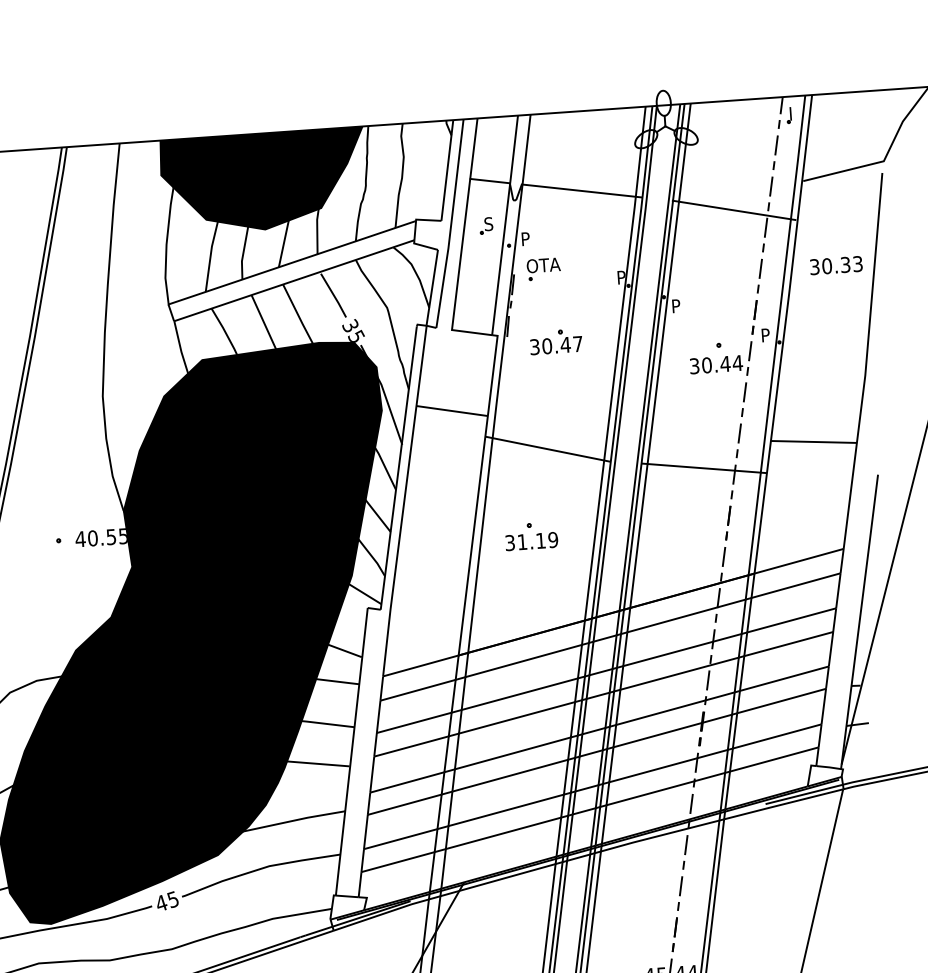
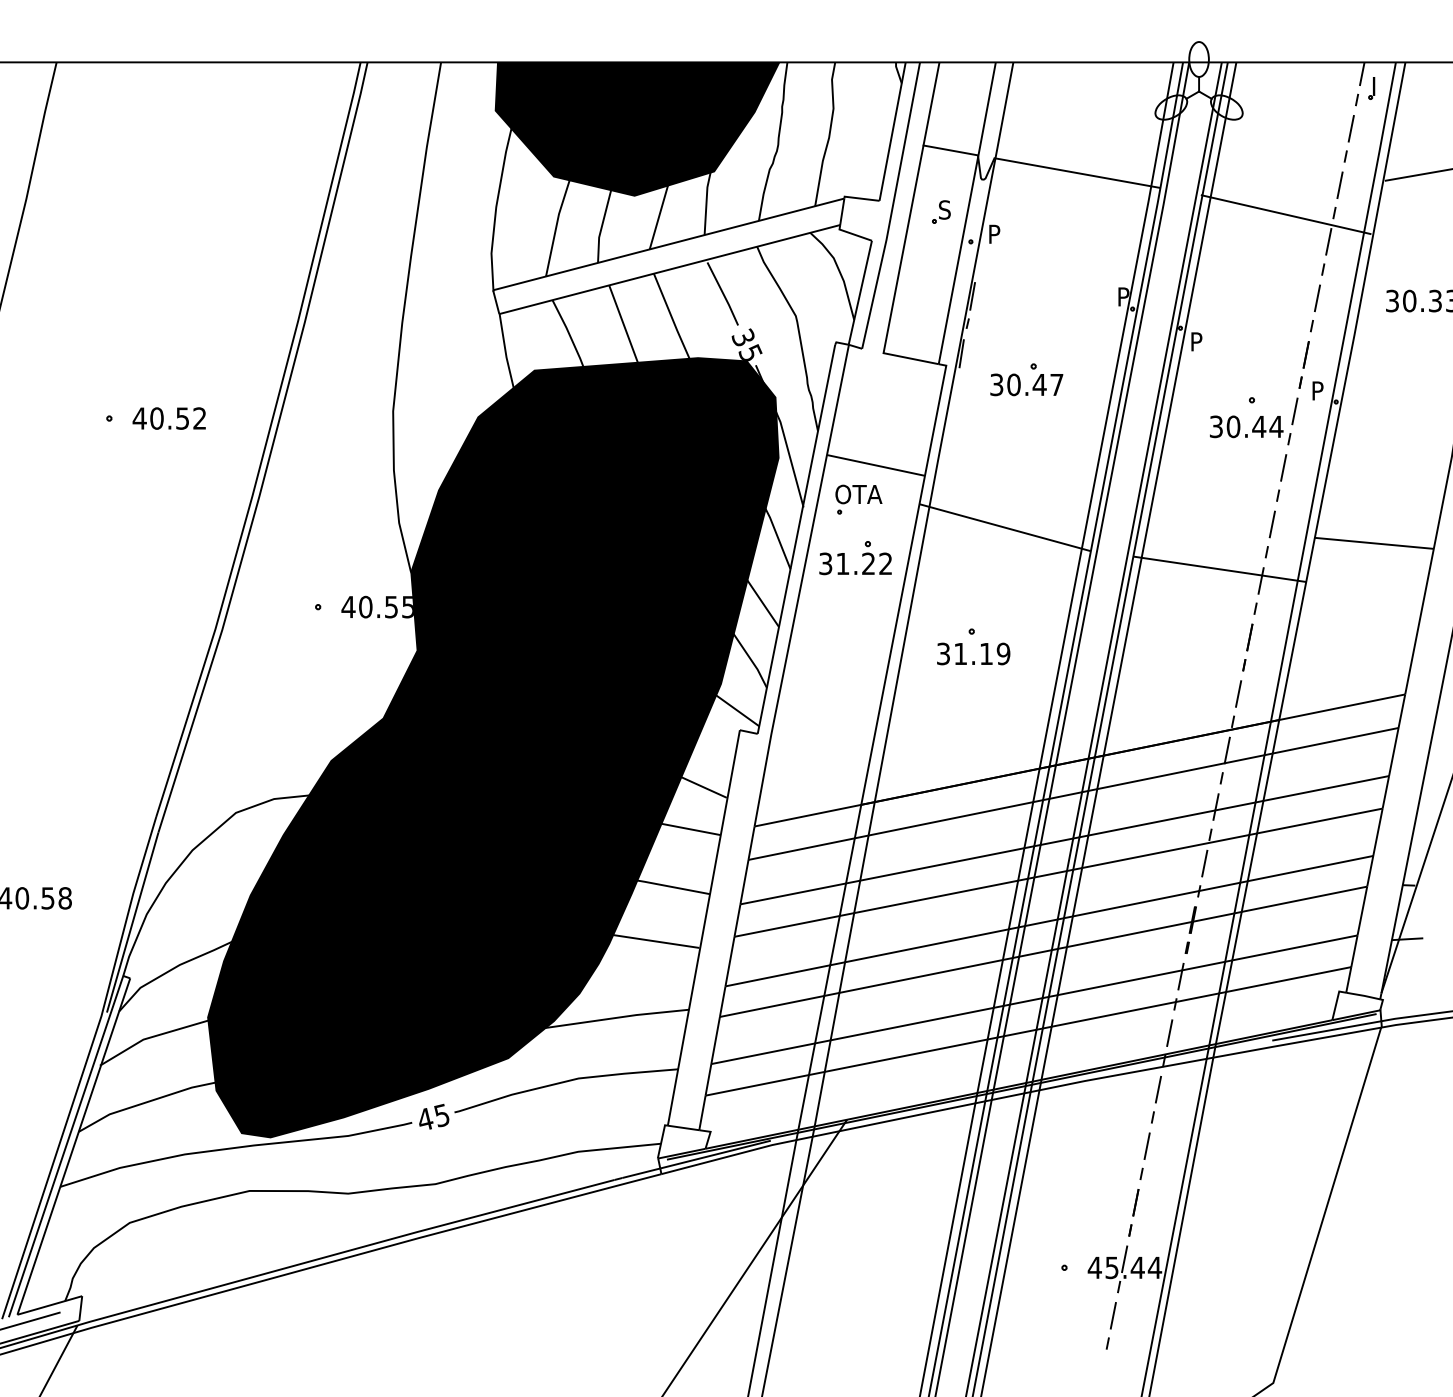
part: (543, 269) -> (858, 499), moved
part: (447, 477) -> (862, 556), added

